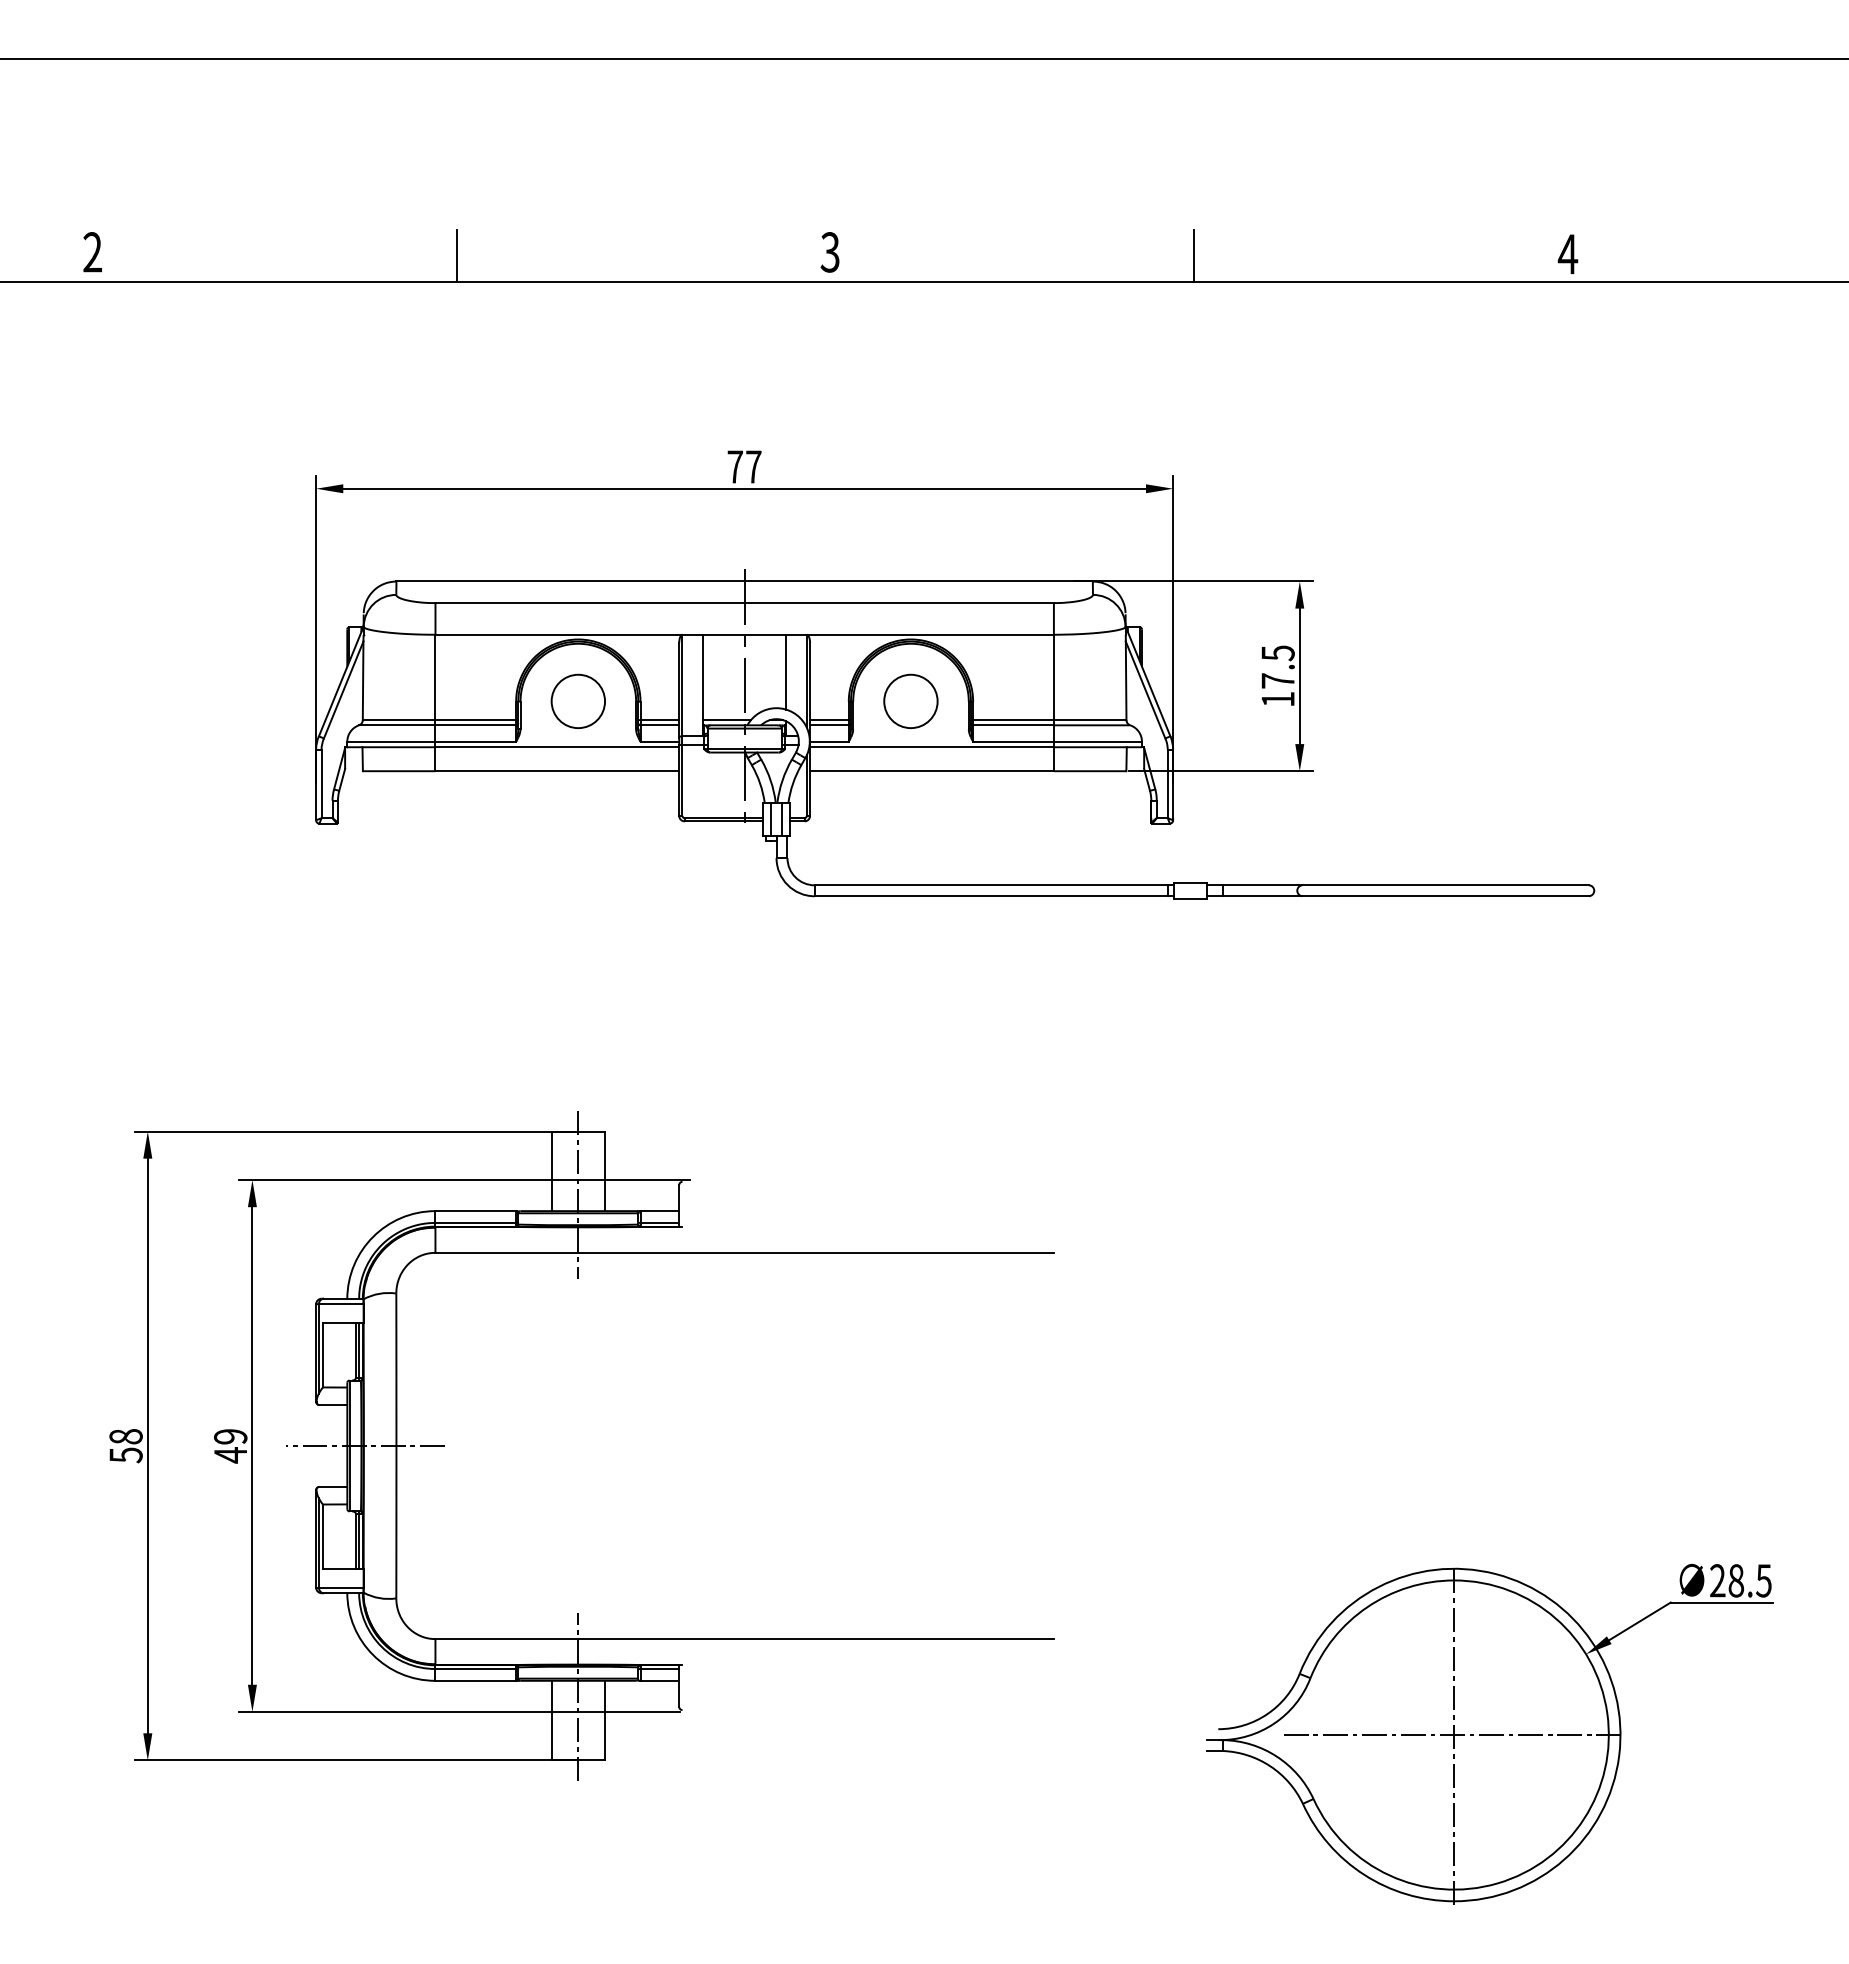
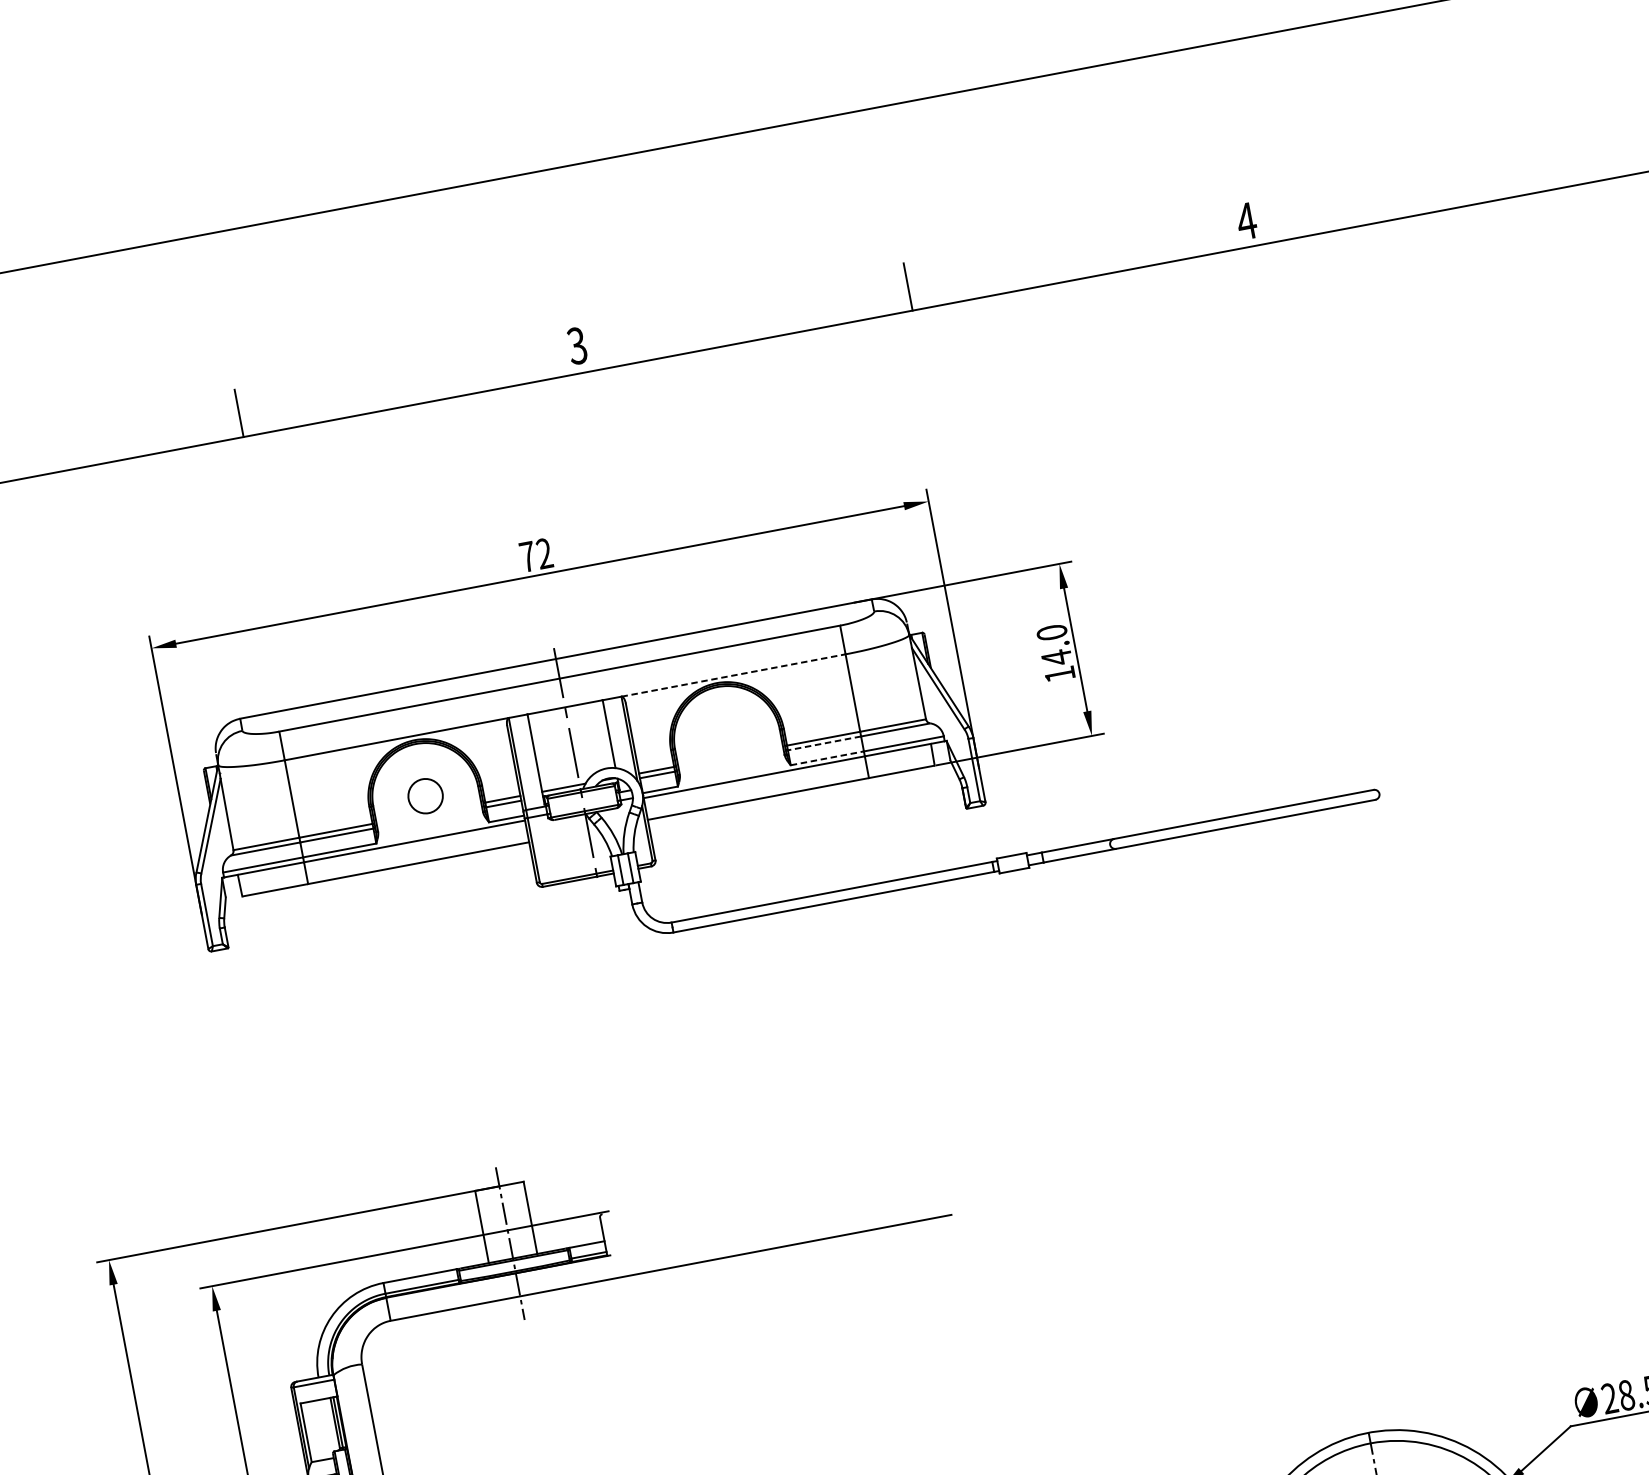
text: (753, 466) -> (544, 553), 77 -> 72
line: (930, 634) -> (733, 675), solid -> dashed
text: (1277, 667) -> (1053, 645), 17.5 -> 14.0
circle: (577, 700) -> (424, 795), size x0.7
circle: (910, 700) -> (726, 738), removed
line: (1013, 725) -> (824, 743), solid -> dashed
line: (1014, 741) -> (828, 757), solid -> dashed

